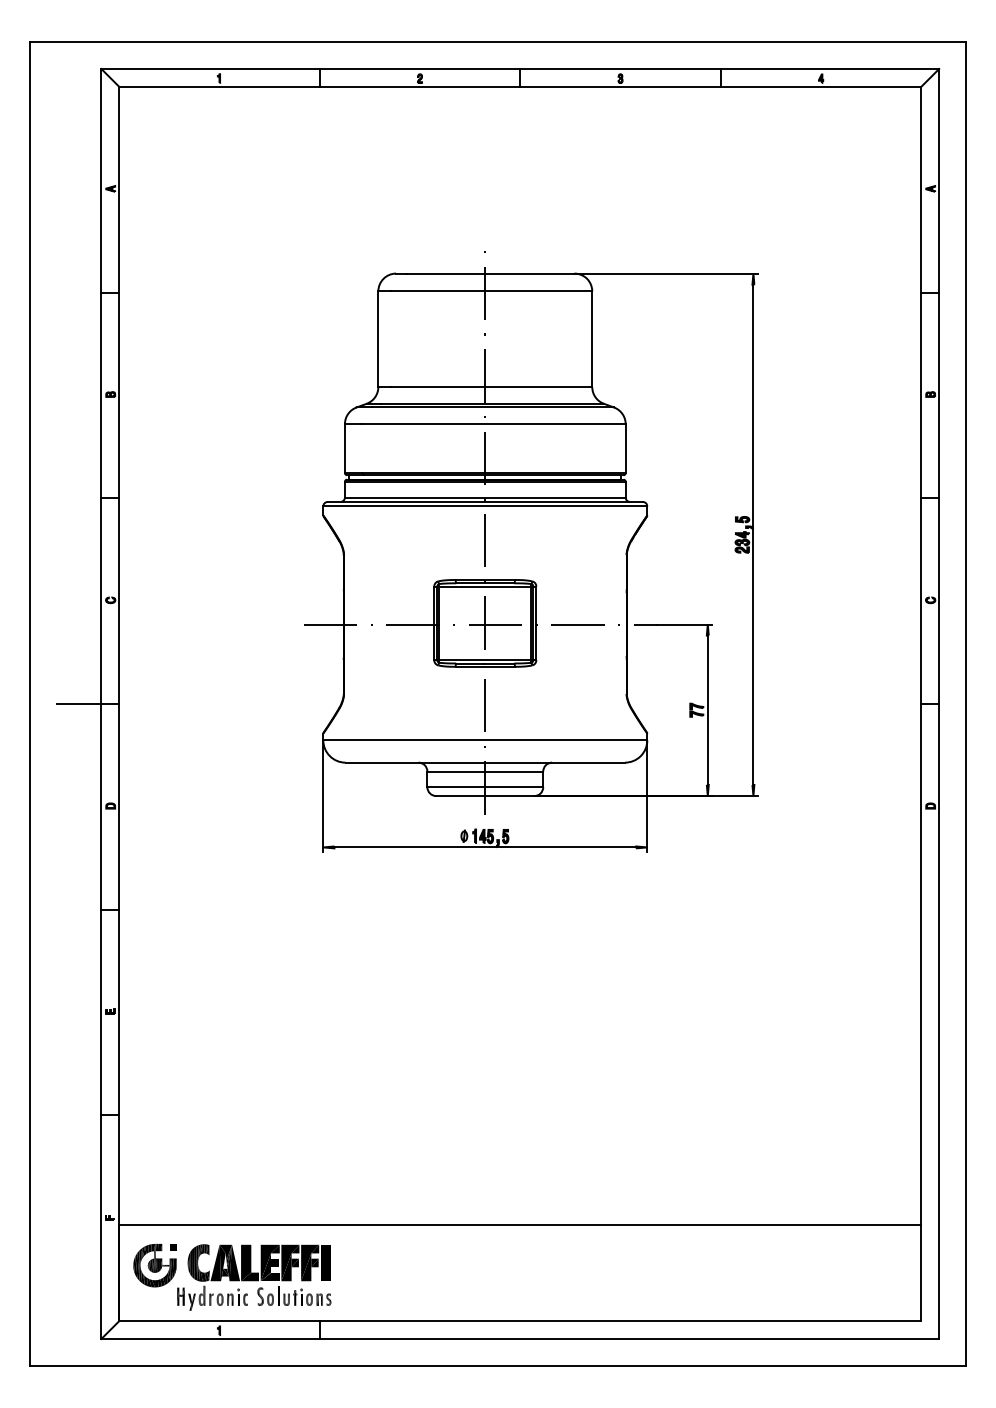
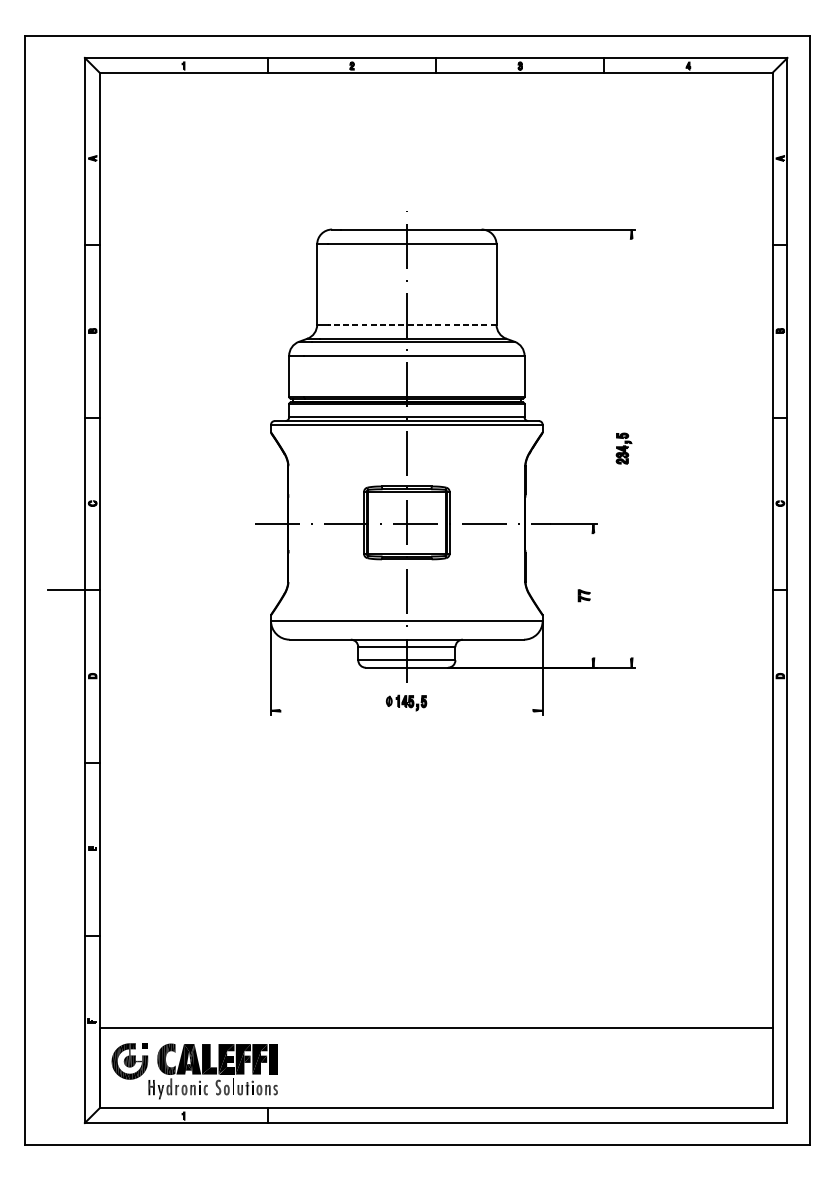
line: (491, 387) -> (412, 325), solid -> dashed
line: (753, 534) -> (631, 448), removed
line: (707, 709) -> (593, 595), removed
line: (485, 847) -> (407, 710), removed

